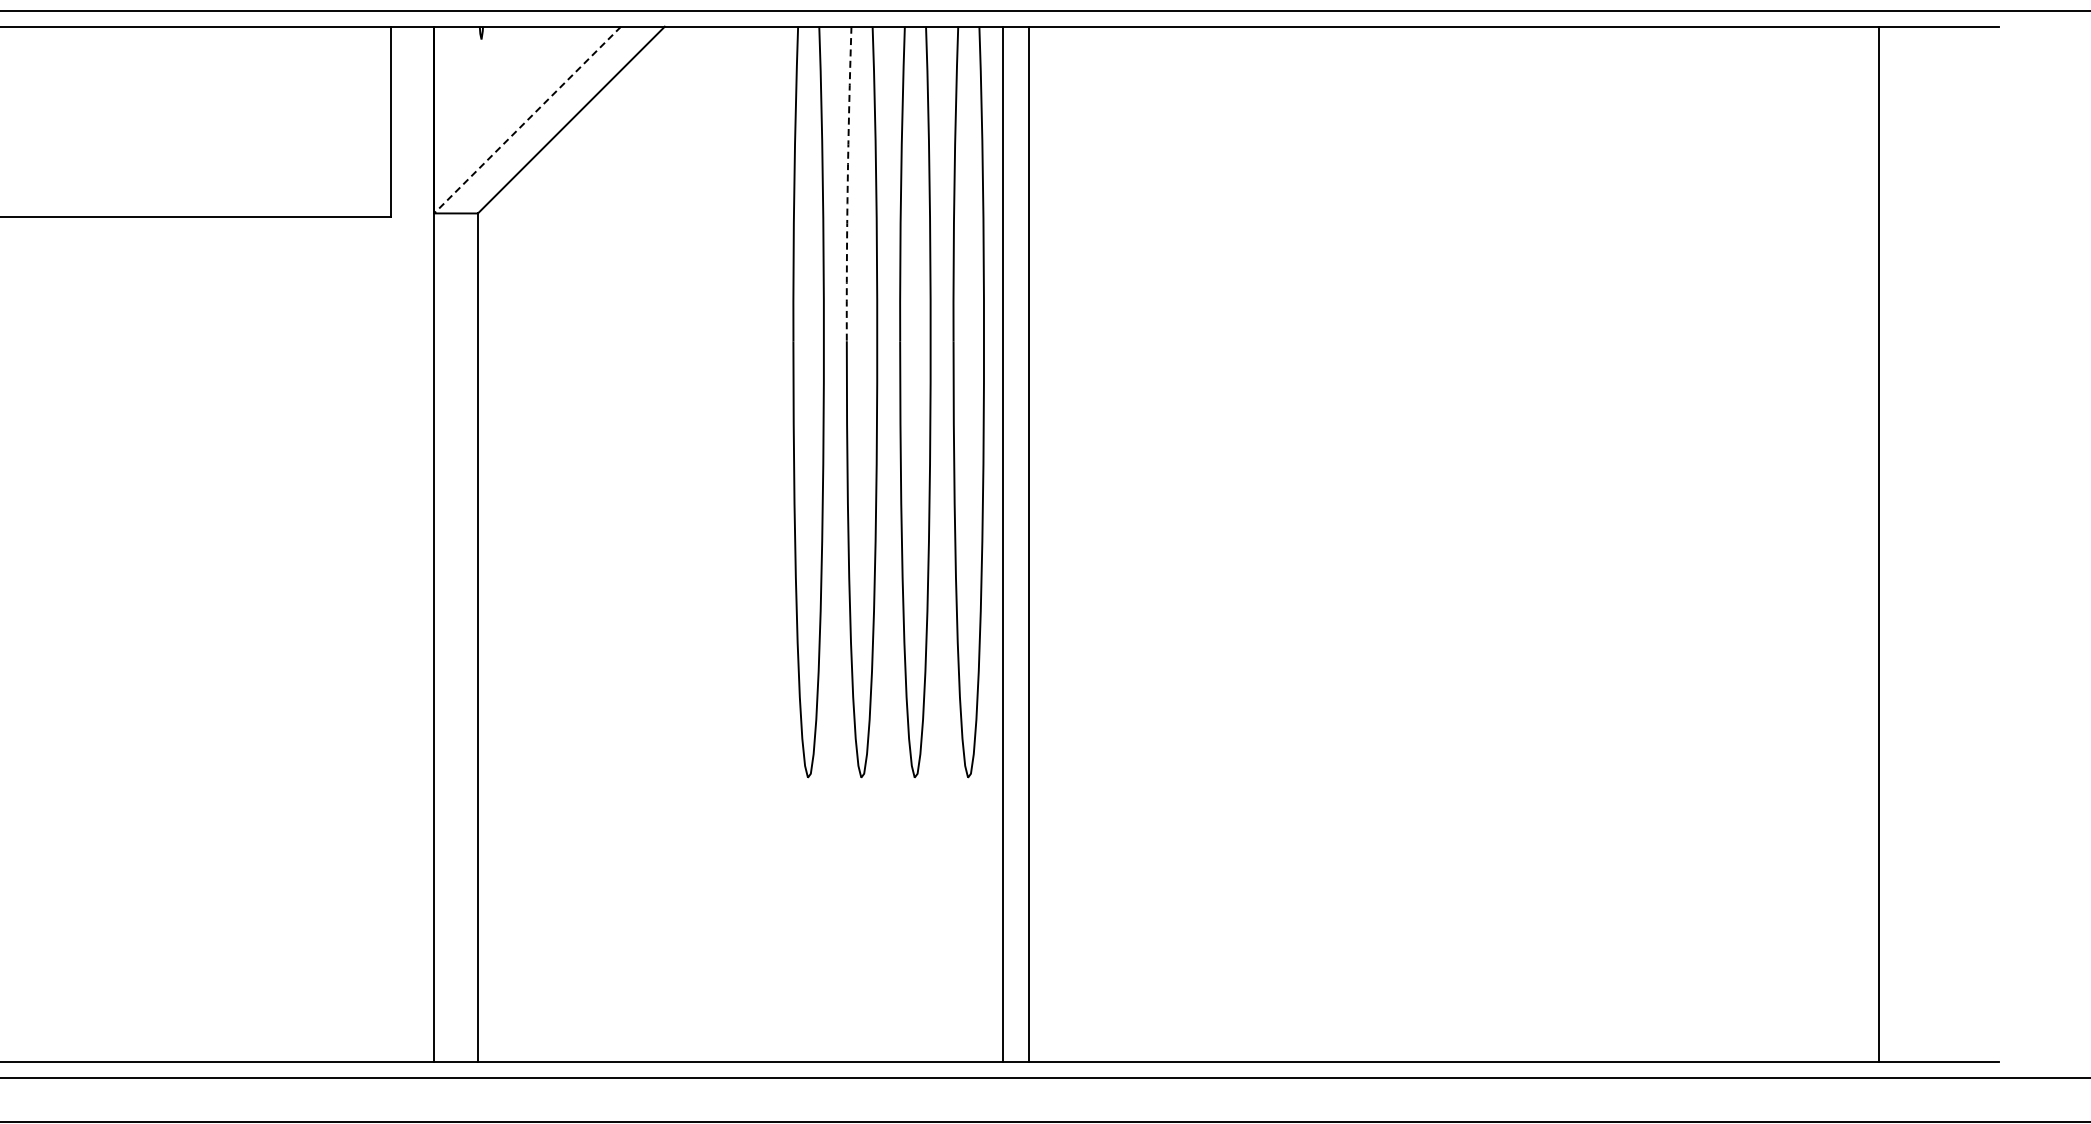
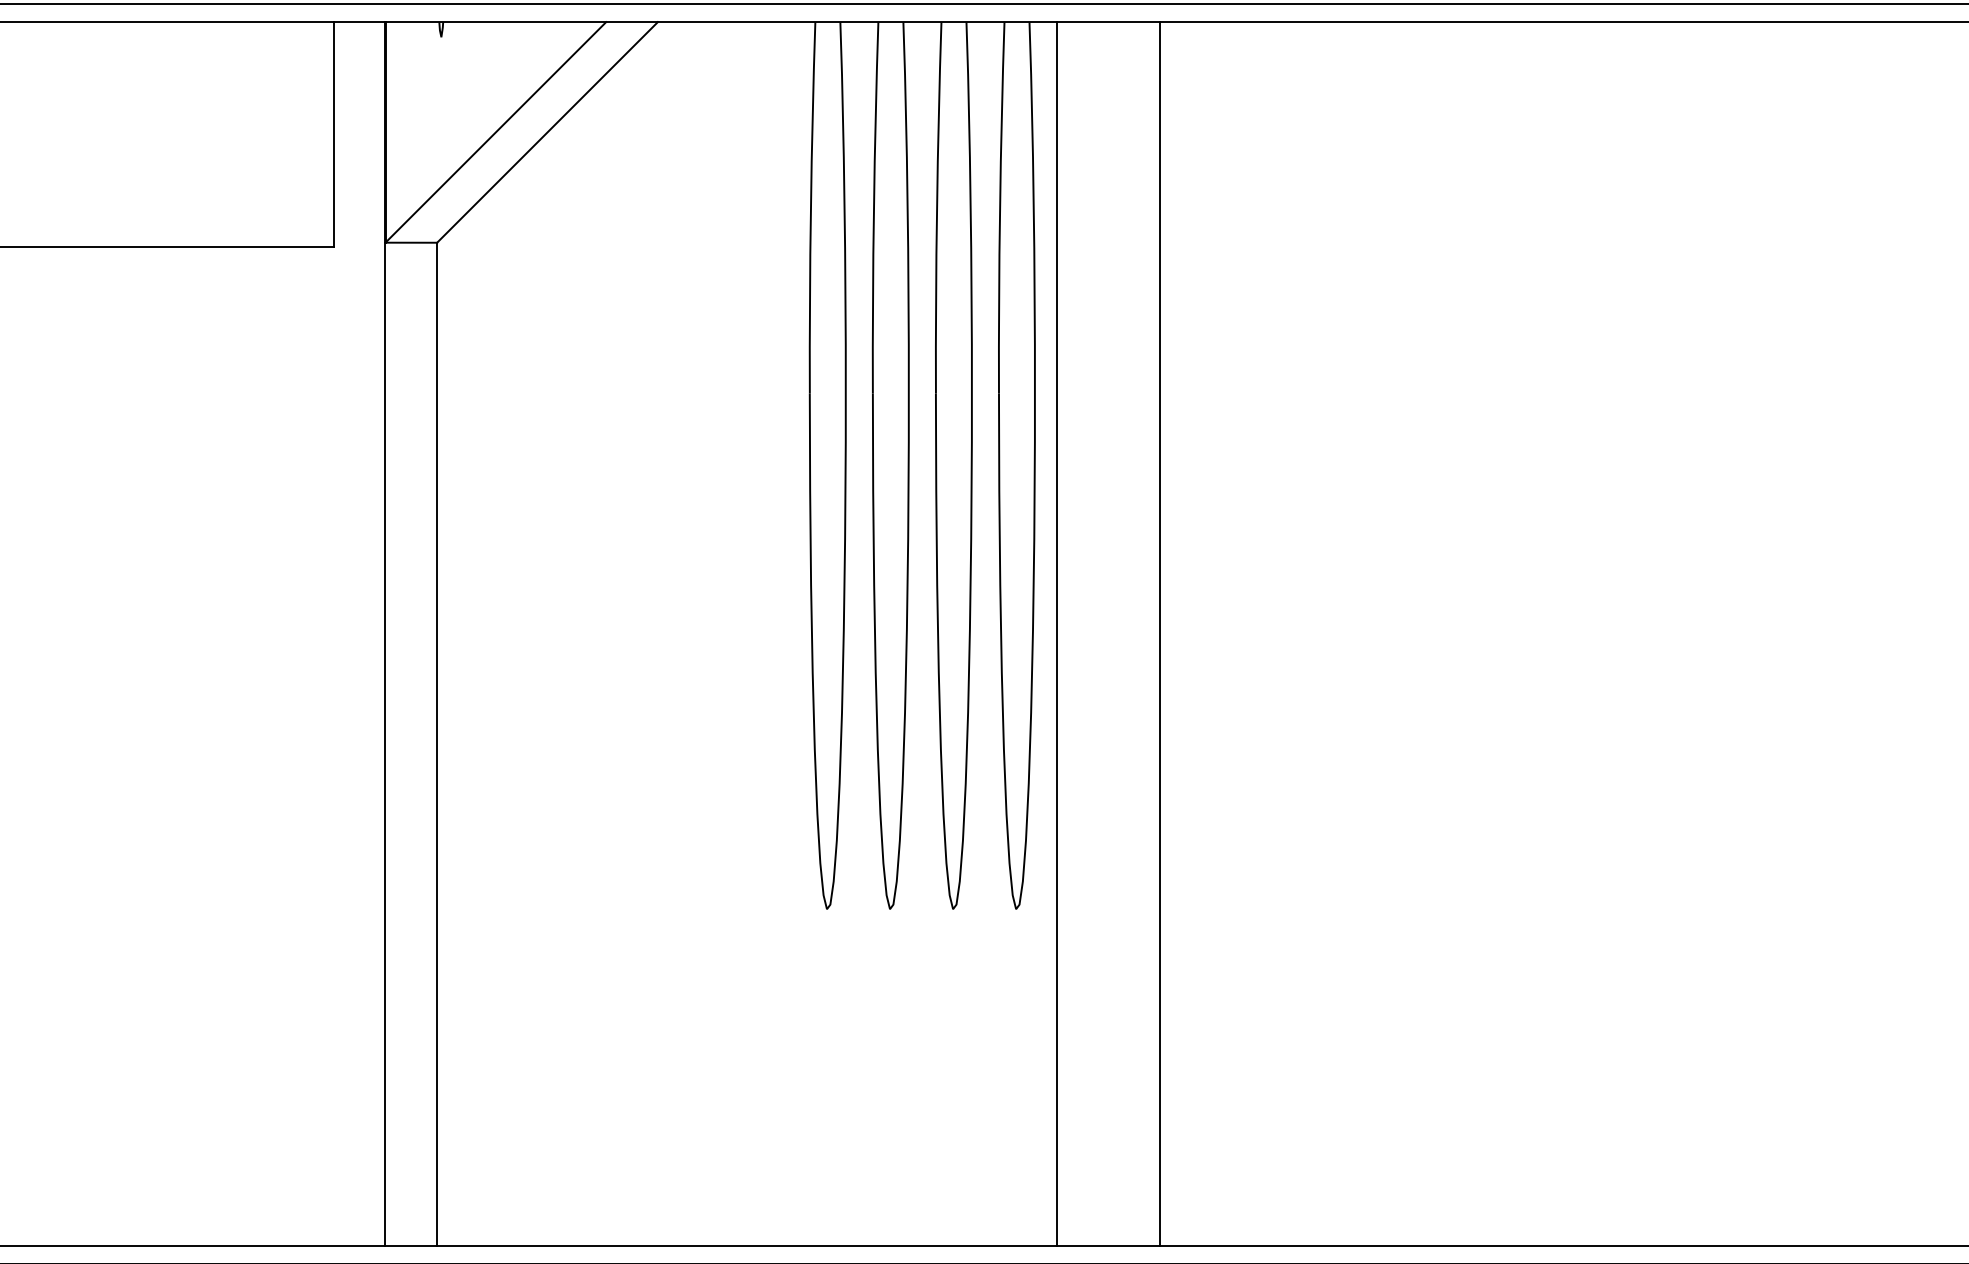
line: (527, 120) -> (495, 132), dashed -> solid
arc: (847, 183) -> (873, 207), dashed -> solid
line: (1029, 544) -> (1160, 633), moved

